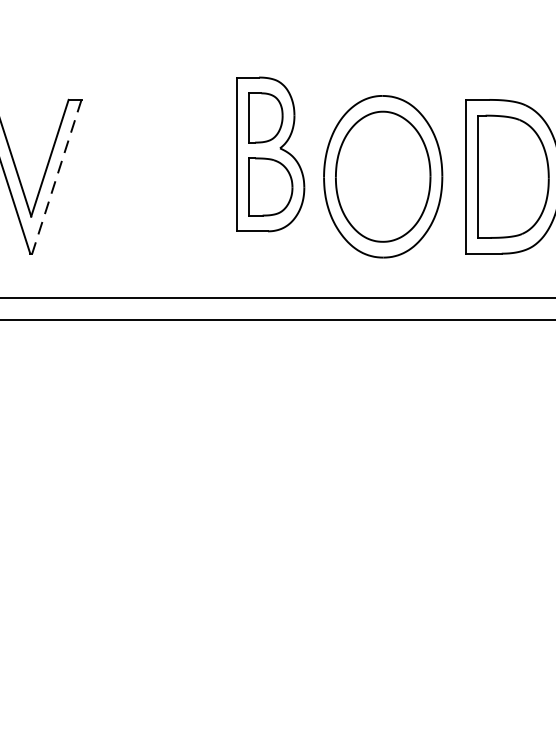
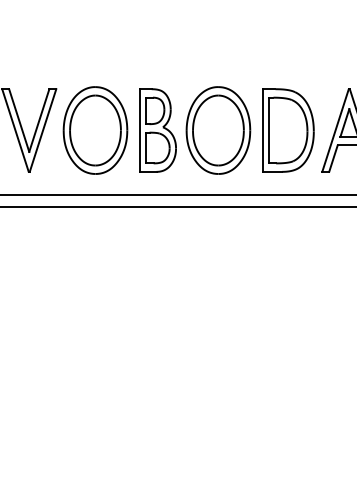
part: (269, 154) -> (157, 130), moved
part: (154, 176) -> (95, 130), added
line: (55, 178) -> (42, 131), dashed -> solid

